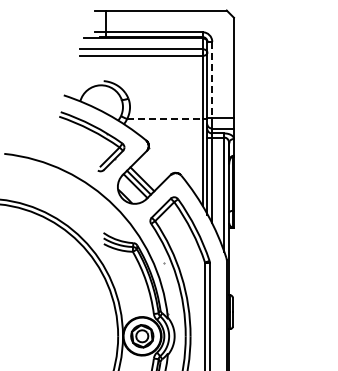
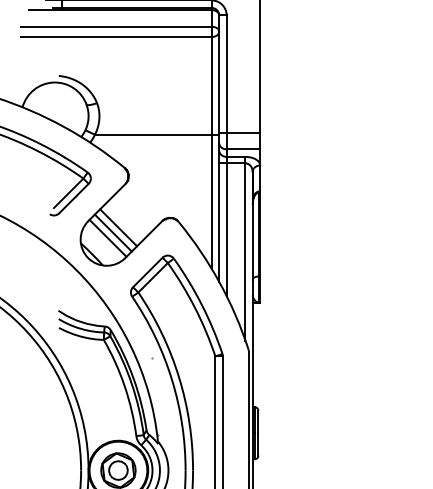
line: (212, 80) -> (226, 75), dashed -> solid
line: (164, 119) -> (152, 135), dashed -> solid

